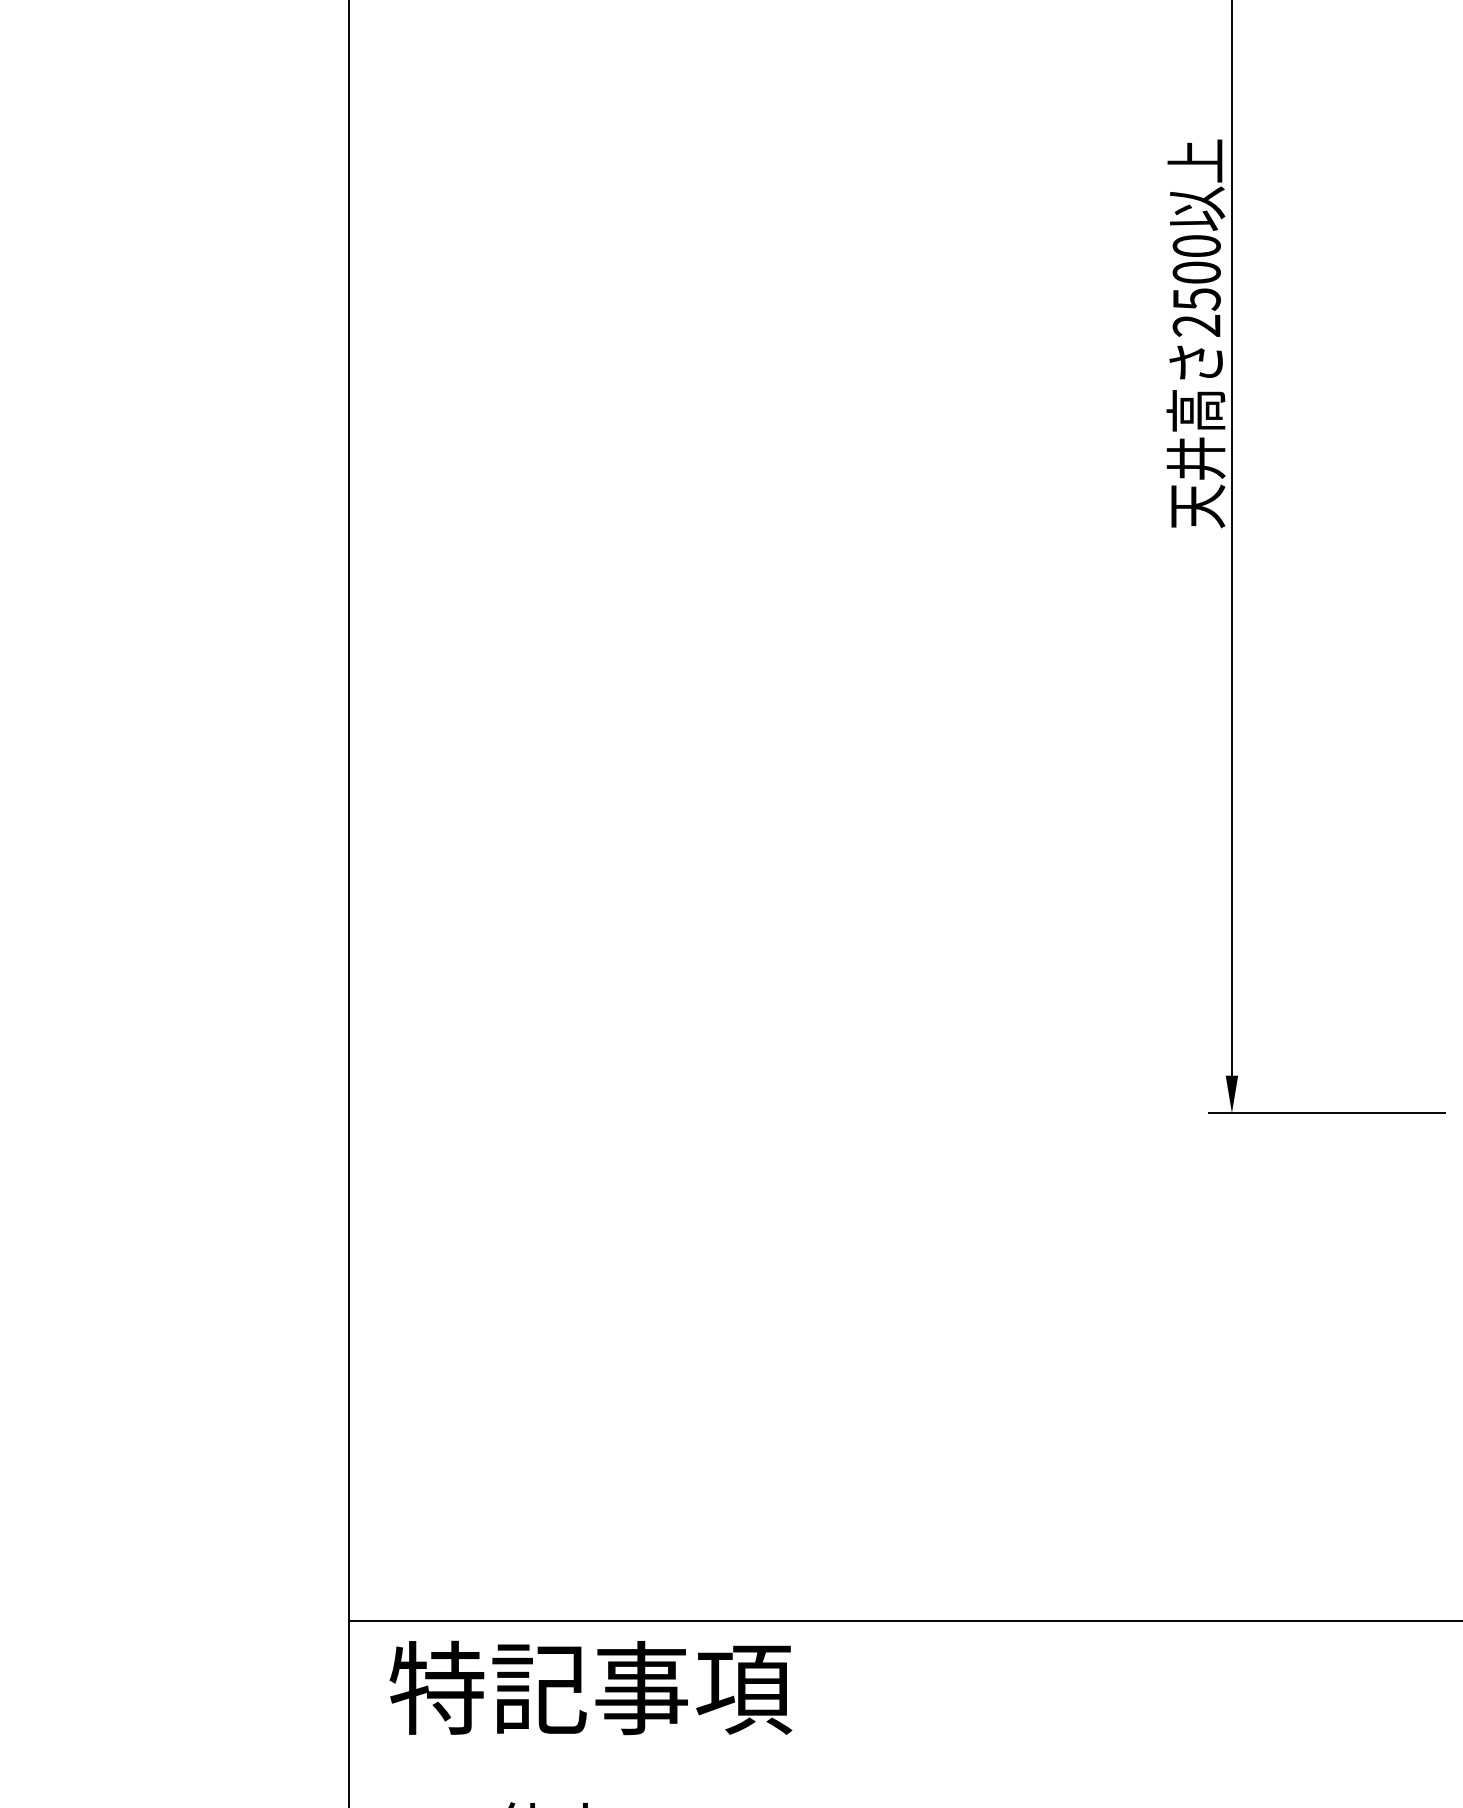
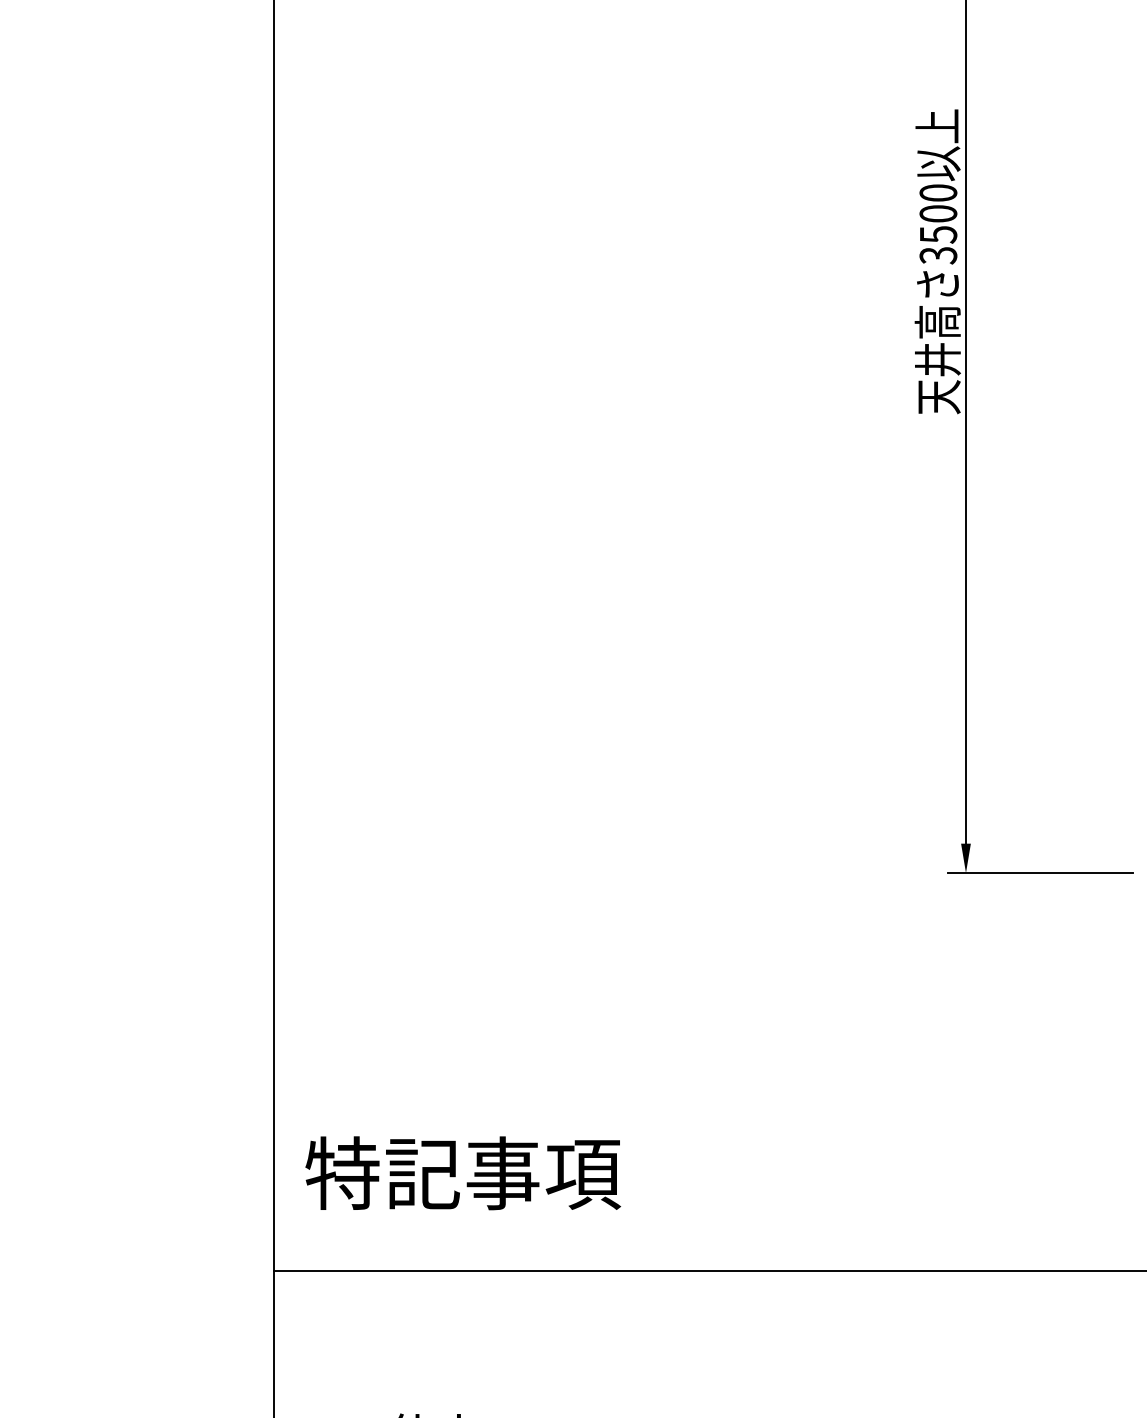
text: (1196, 326) -> (938, 256), 2500 -> 3500
text: (590, 1687) -> (462, 1172), moved

